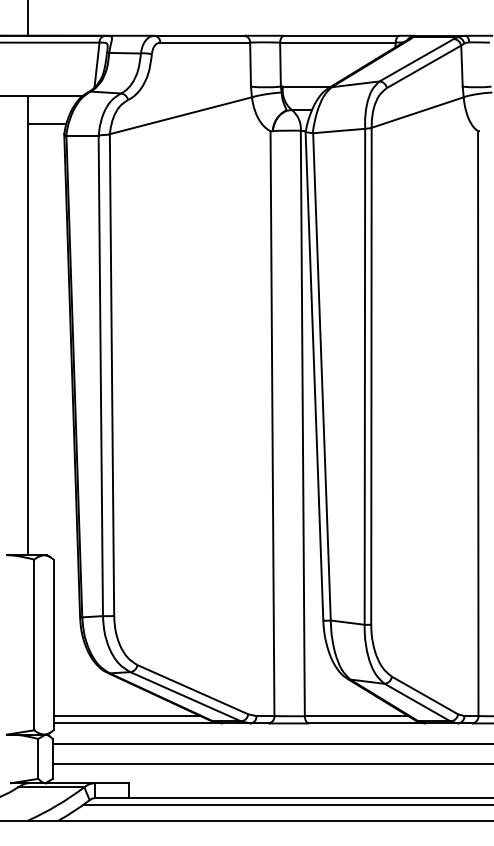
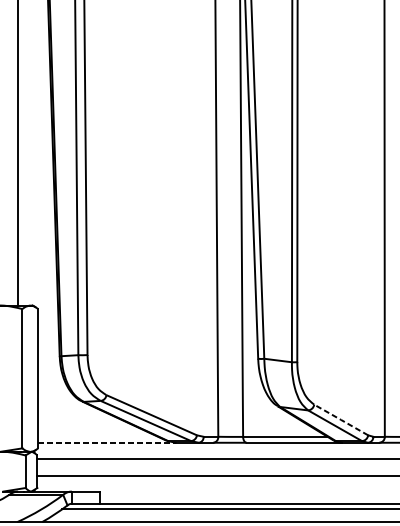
line: (424, 695) -> (340, 419), solid -> dashed
line: (126, 716) -> (97, 437), removed
line: (138, 723) -> (107, 442), solid -> dashed

